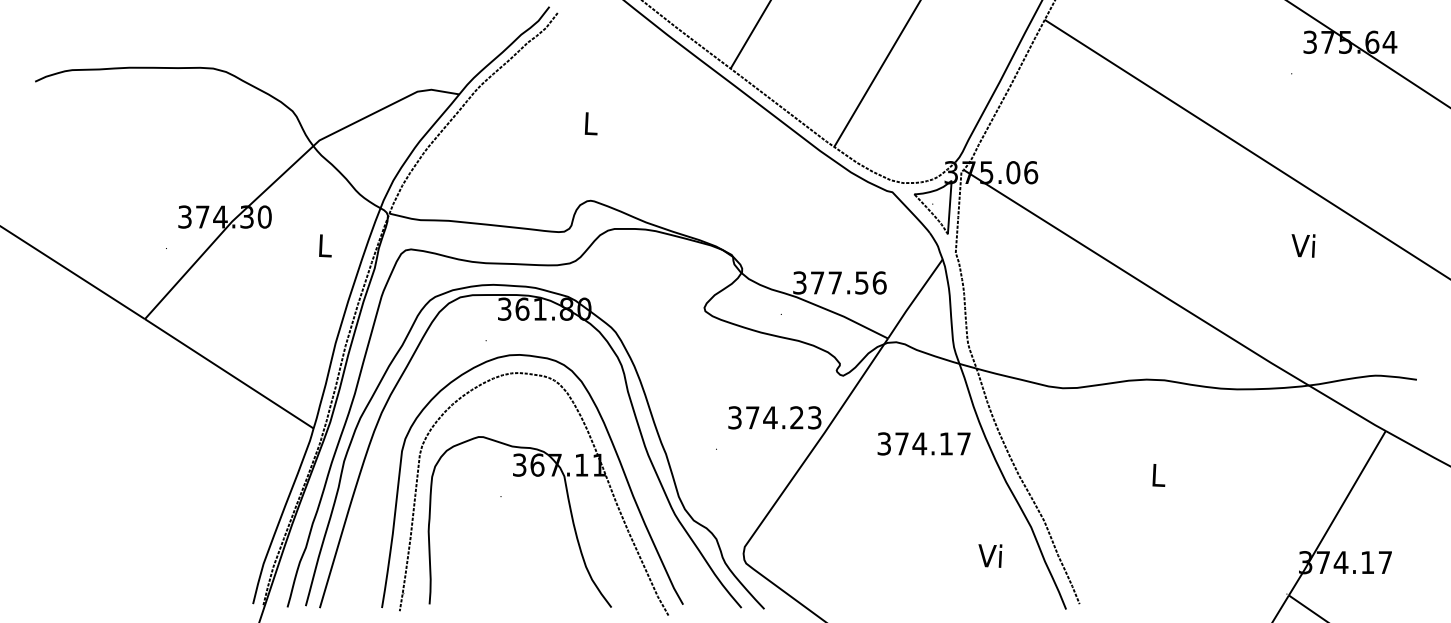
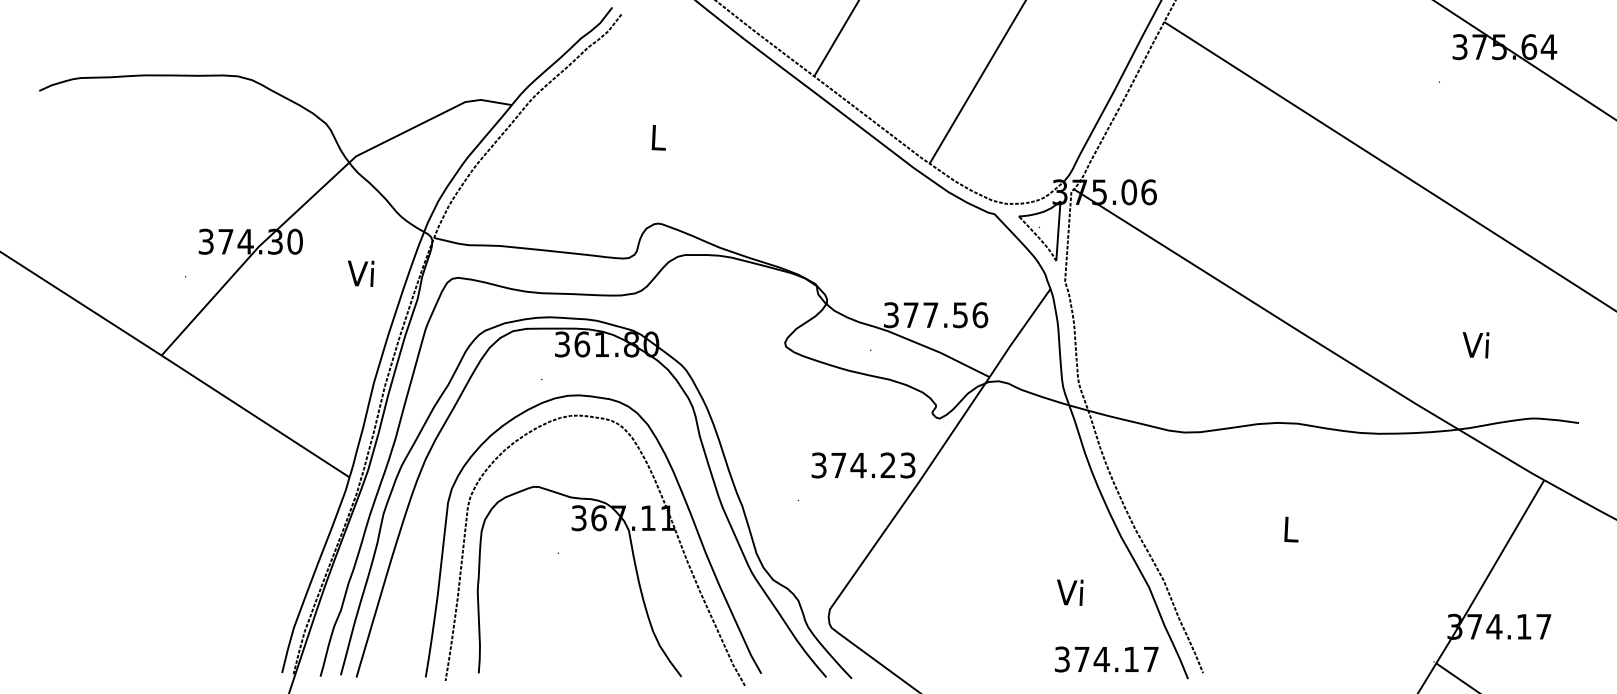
text: (323, 245) -> (360, 273), L -> Vi
text: (1303, 245) -> (1475, 344), moved
text: (923, 443) -> (1106, 659), moved
text: (990, 555) -> (1070, 592), moved

